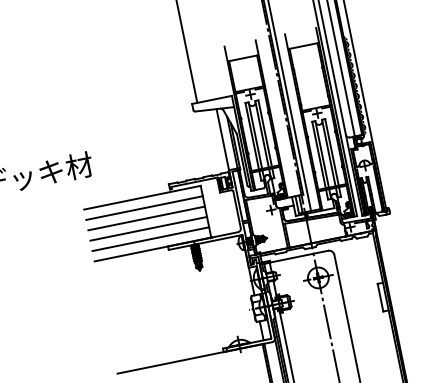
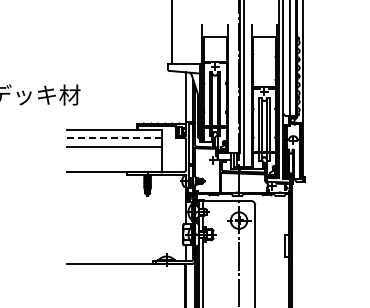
line: (144, 208) -> (114, 138), solid -> dashed
line: (147, 229) -> (113, 155), removed
line: (149, 239) -> (113, 163), removed

